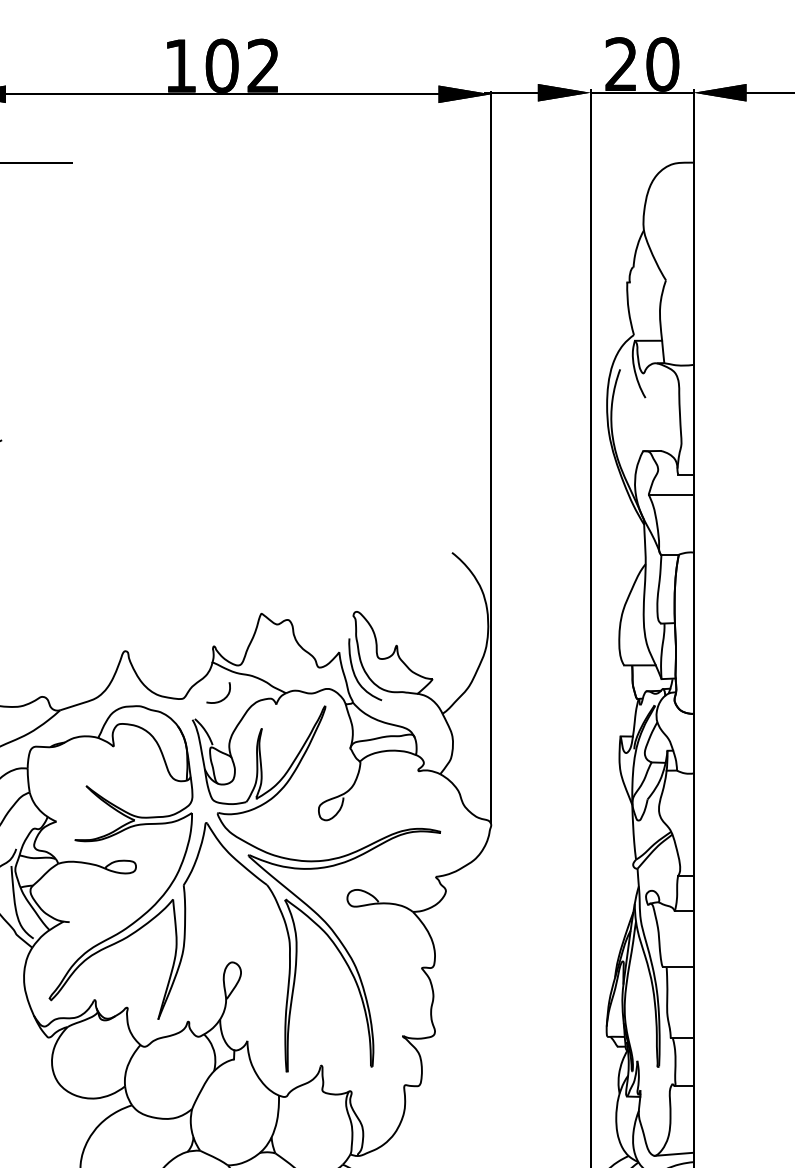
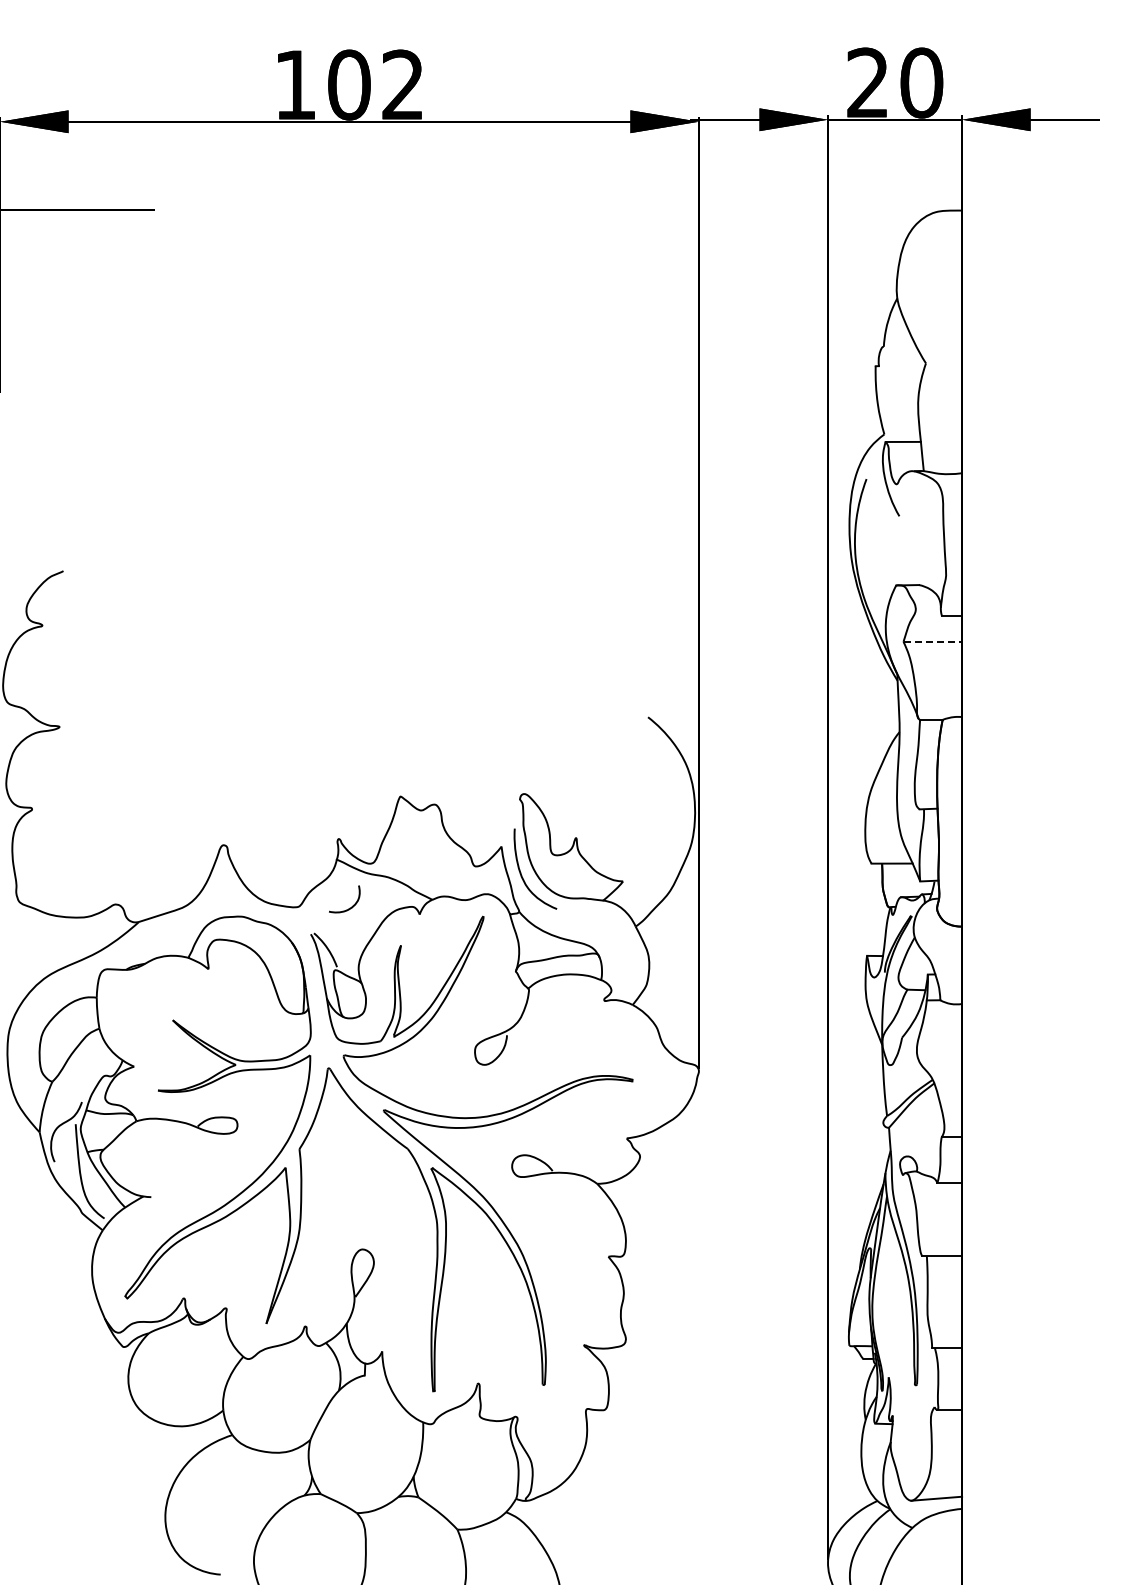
line: (671, 494) -> (933, 641), solid -> dashed

